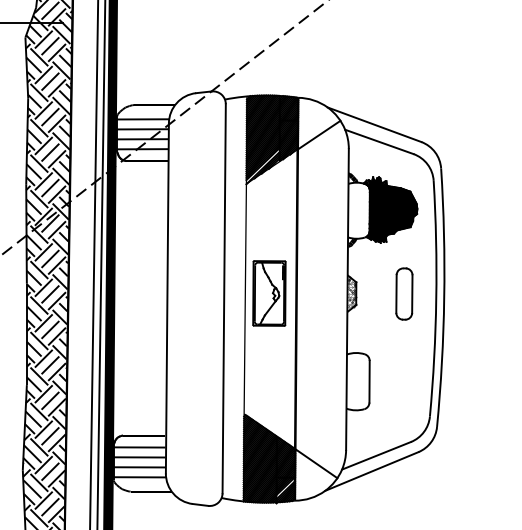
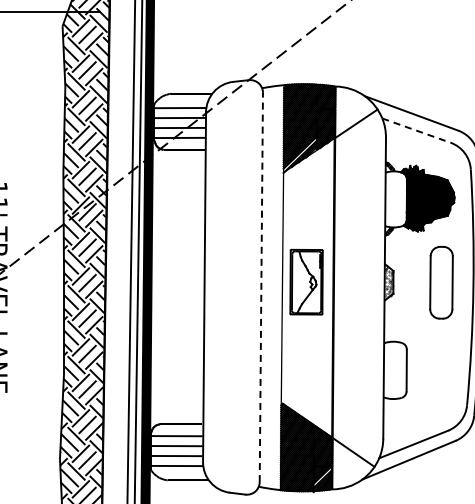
line: (379, 142) -> (416, 131), solid -> dashed
part: (404, 293) -> (441, 282), size x1.4
line: (224, 298) -> (261, 287), solid -> dashed

